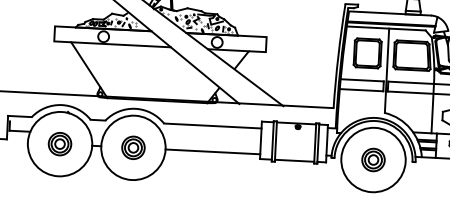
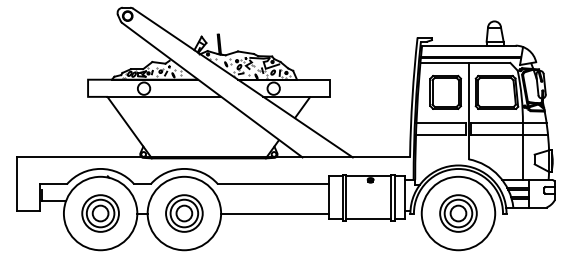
part: (59, 144) -> (100, 213), size x1.43
part: (133, 147) -> (184, 213), size x1.43
part: (373, 160) -> (458, 213), size x1.43

